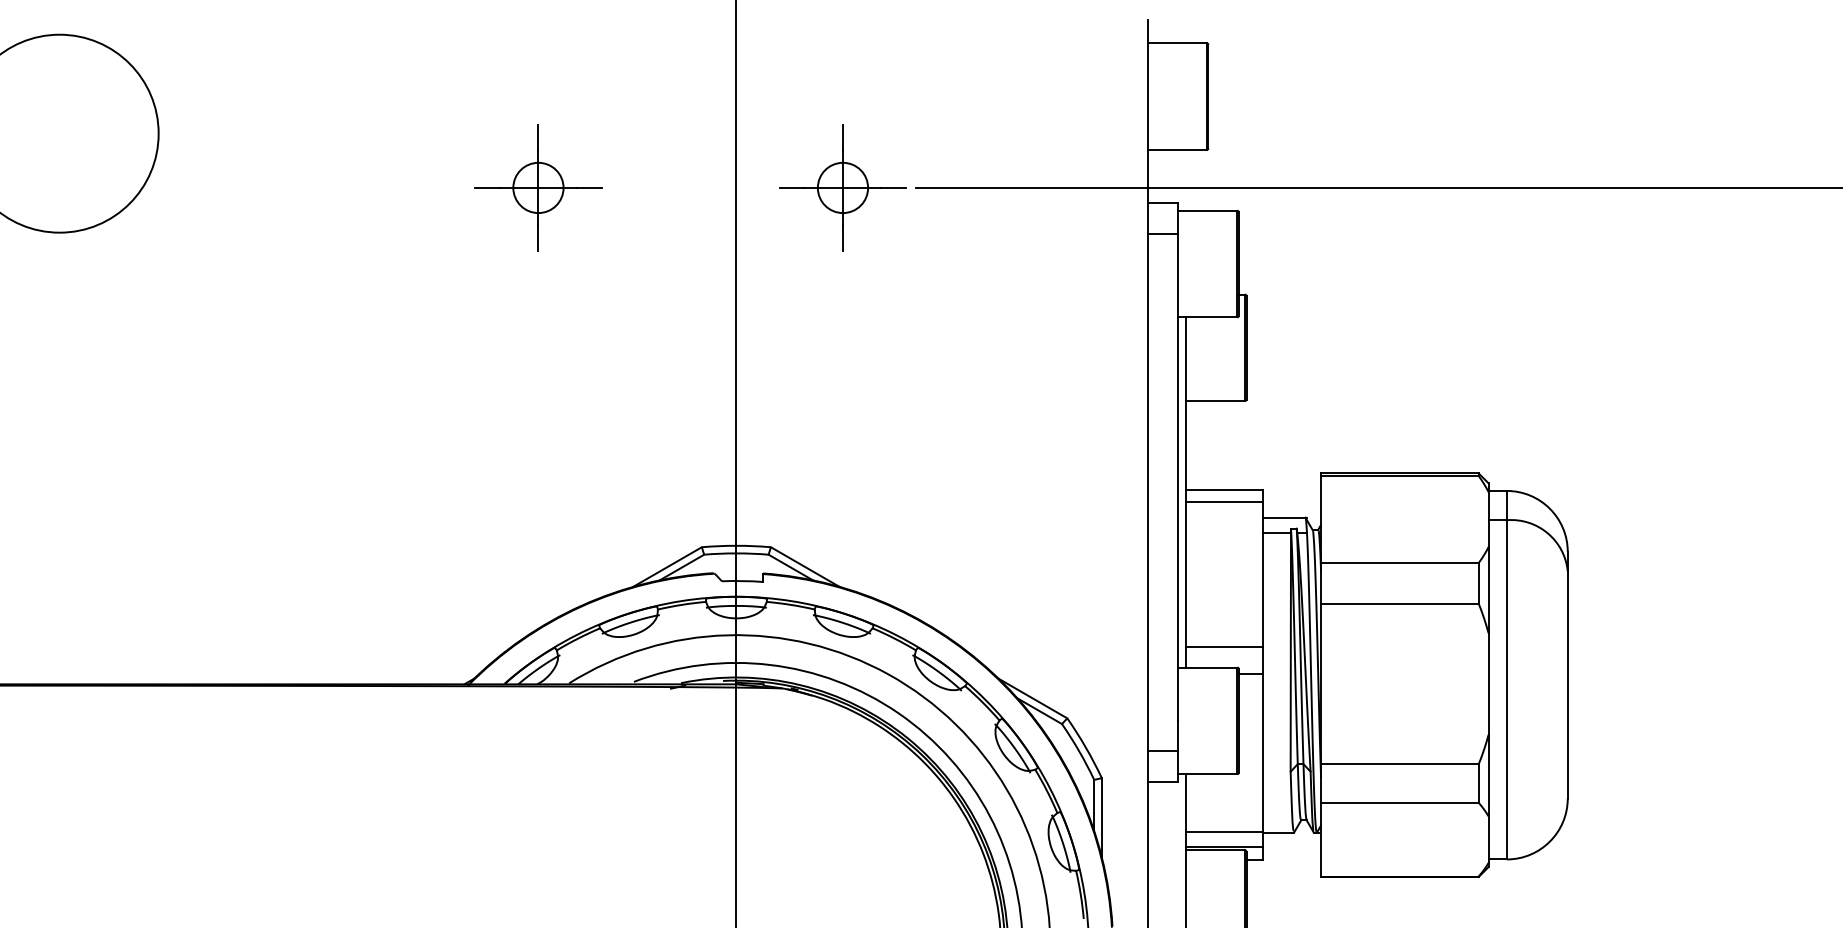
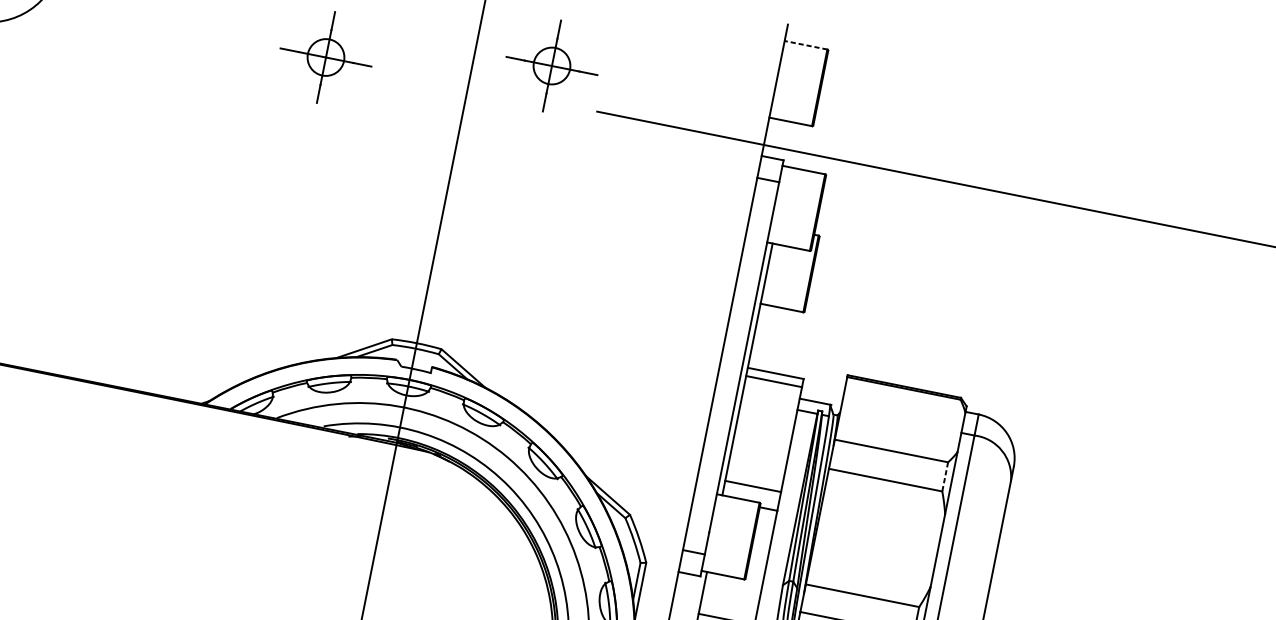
line: (1177, 43) -> (806, 45), solid -> dashed
part: (842, 187) -> (551, 65), moved
line: (1478, 583) -> (945, 476), solid -> dashed

